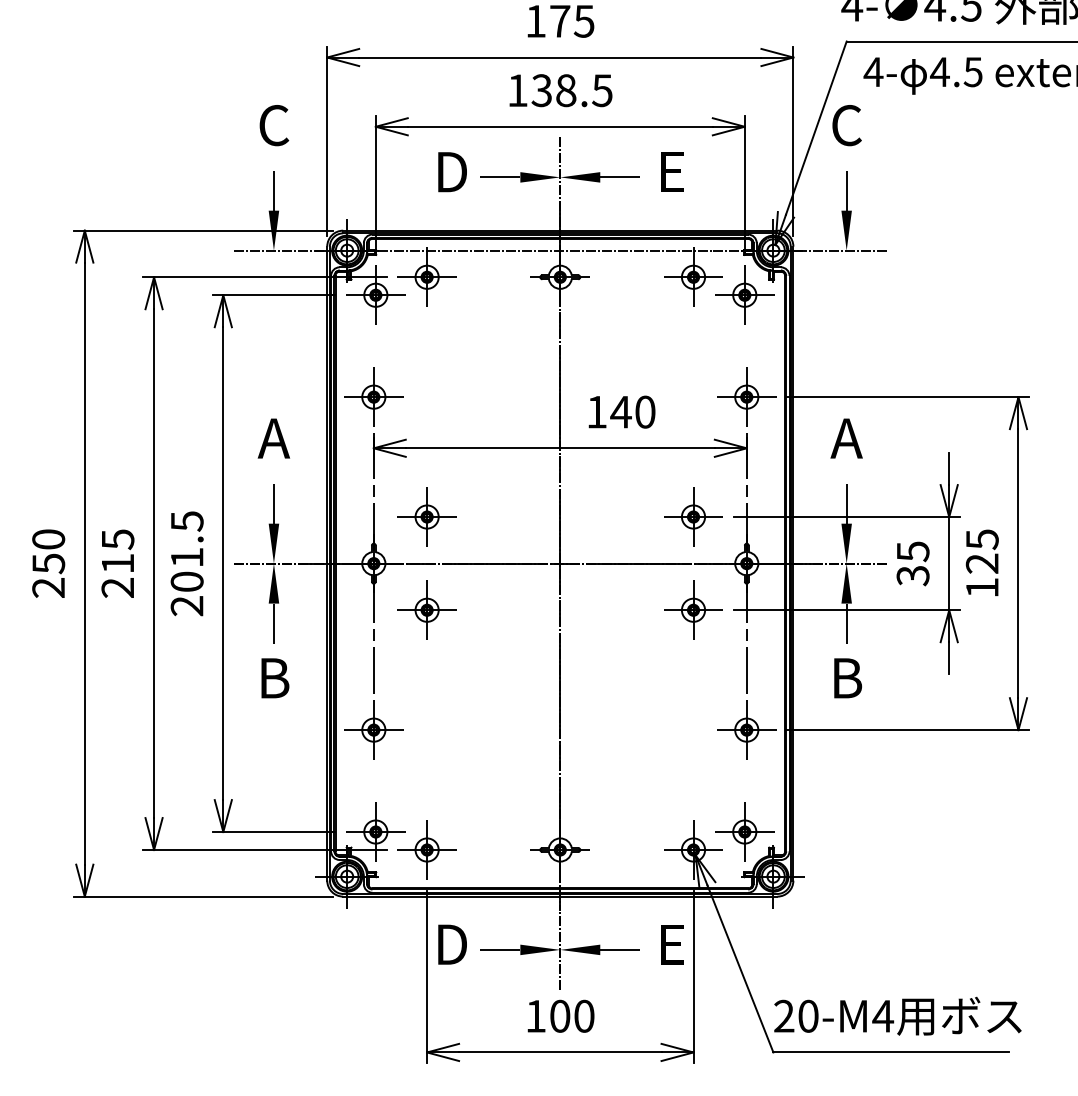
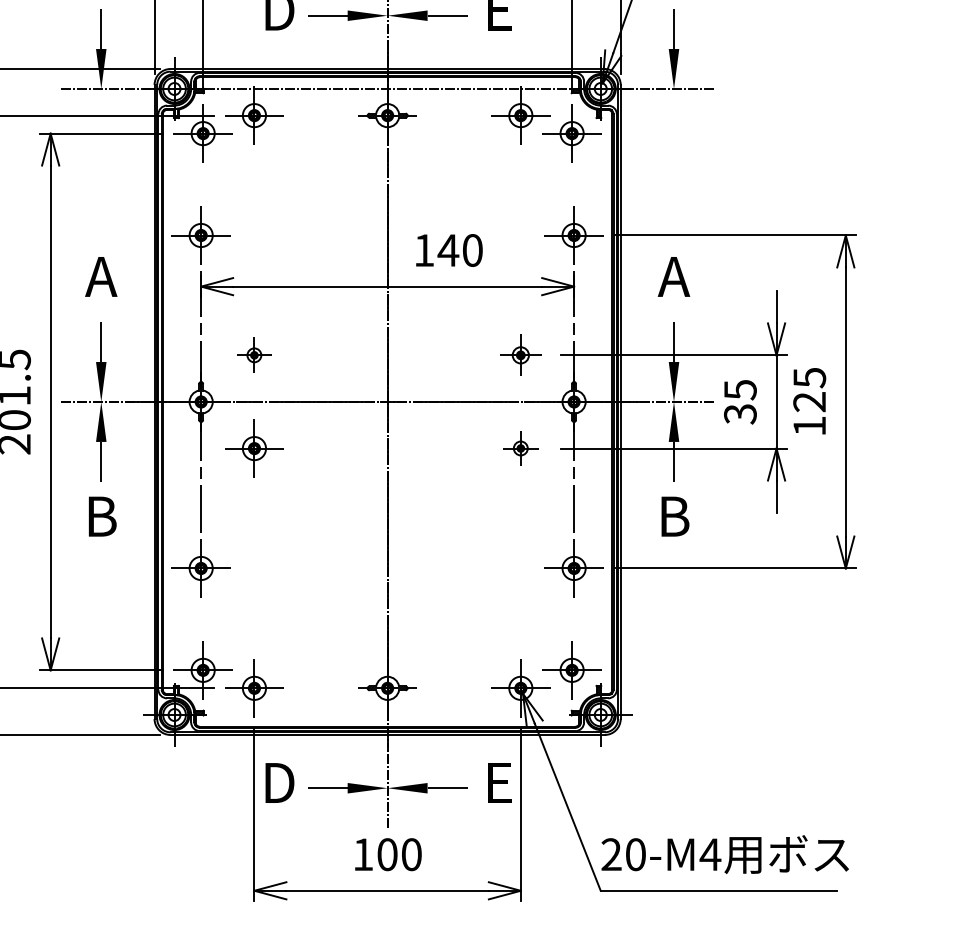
part: (426, 516) -> (253, 354), size x0.6
part: (693, 516) -> (520, 354), size x0.7
part: (693, 609) -> (520, 447), size x0.6

